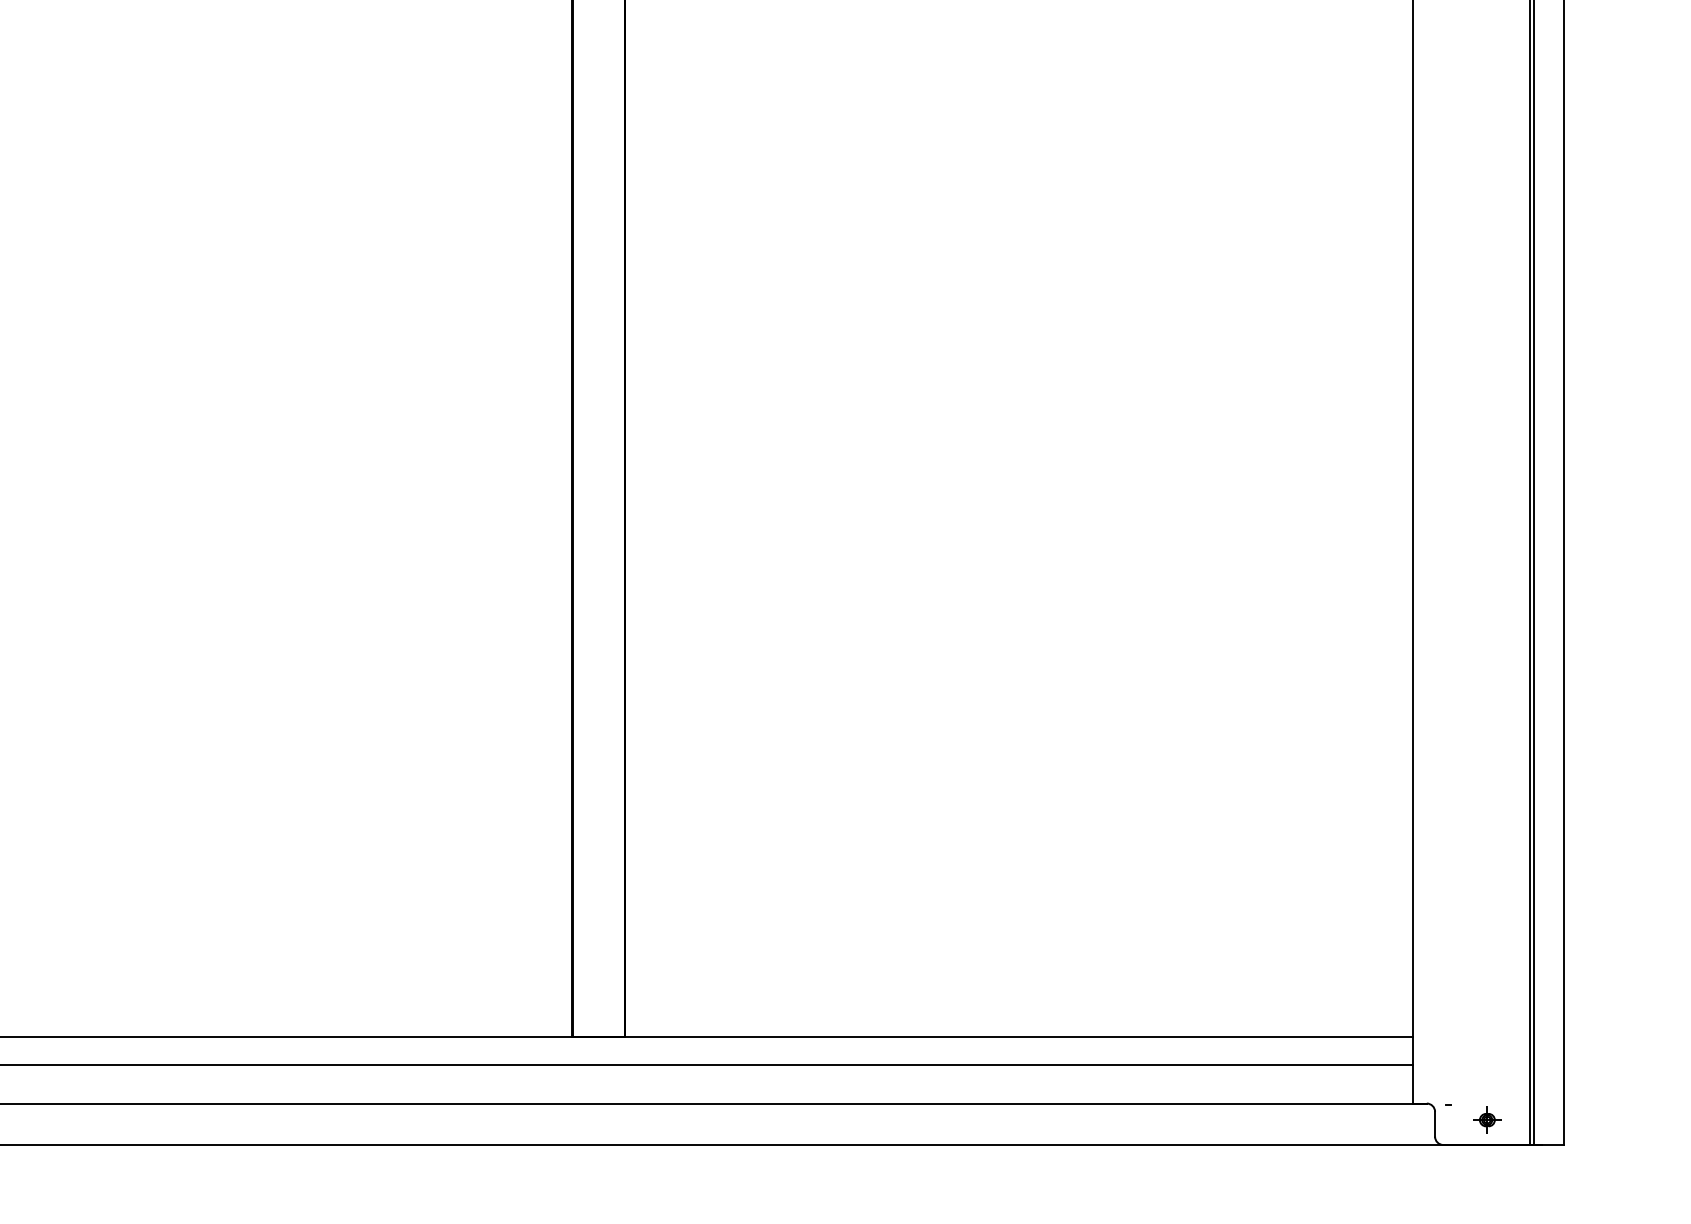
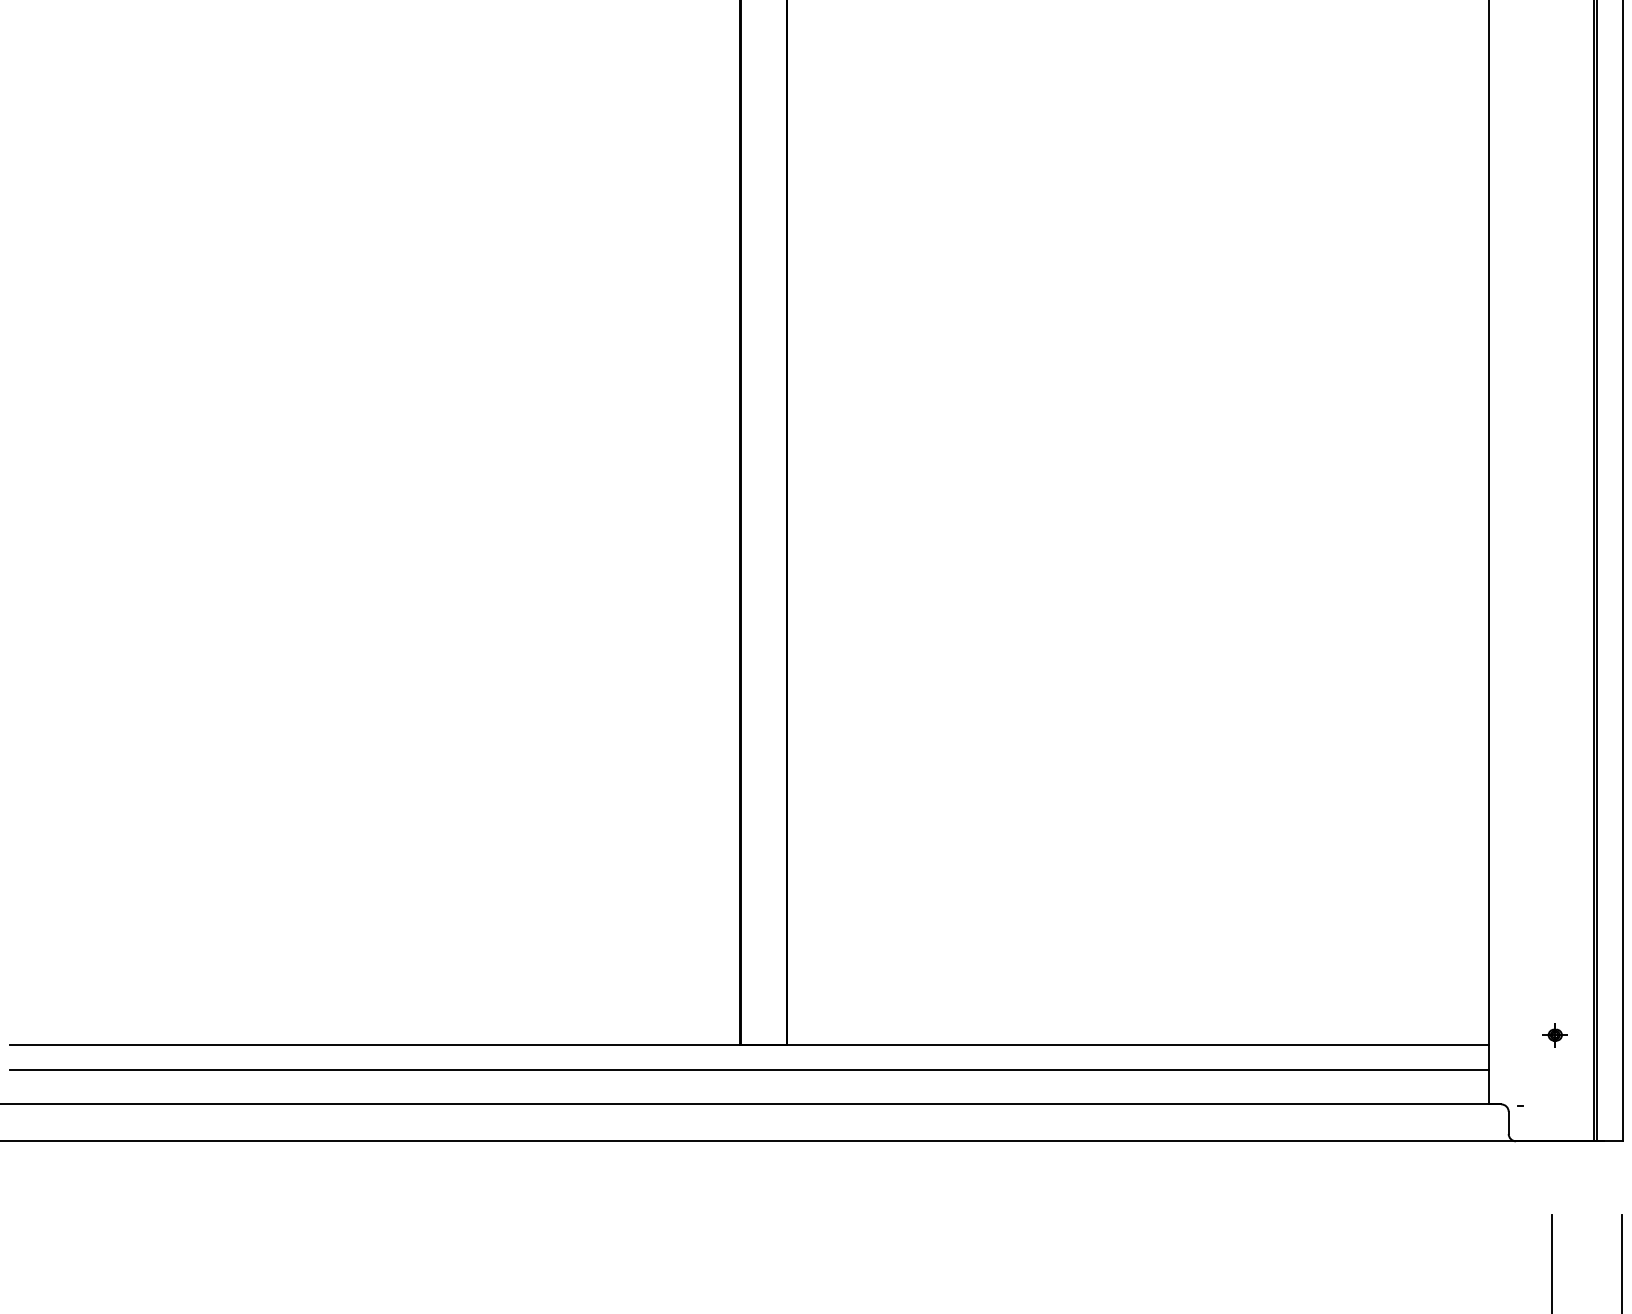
part: (1486, 1120) -> (1554, 1035), moved

